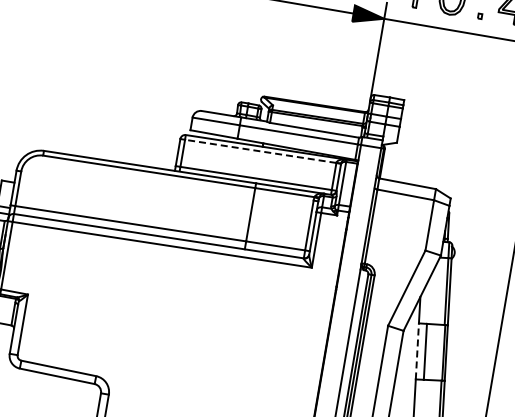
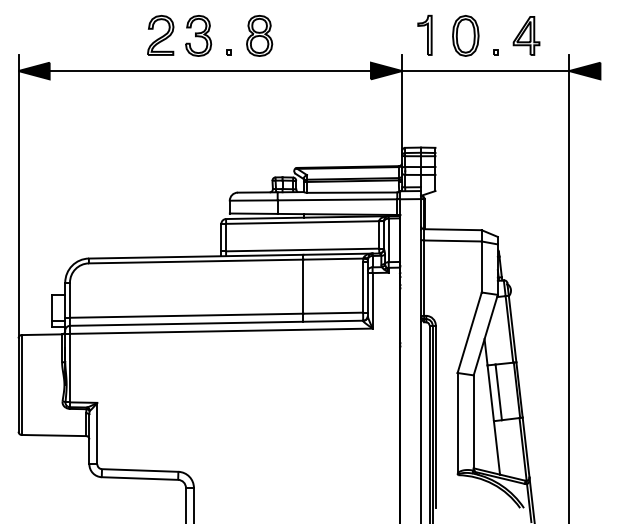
line: (260, 151) -> (302, 222), dashed -> solid
line: (417, 350) -> (490, 392), dashed -> solid

